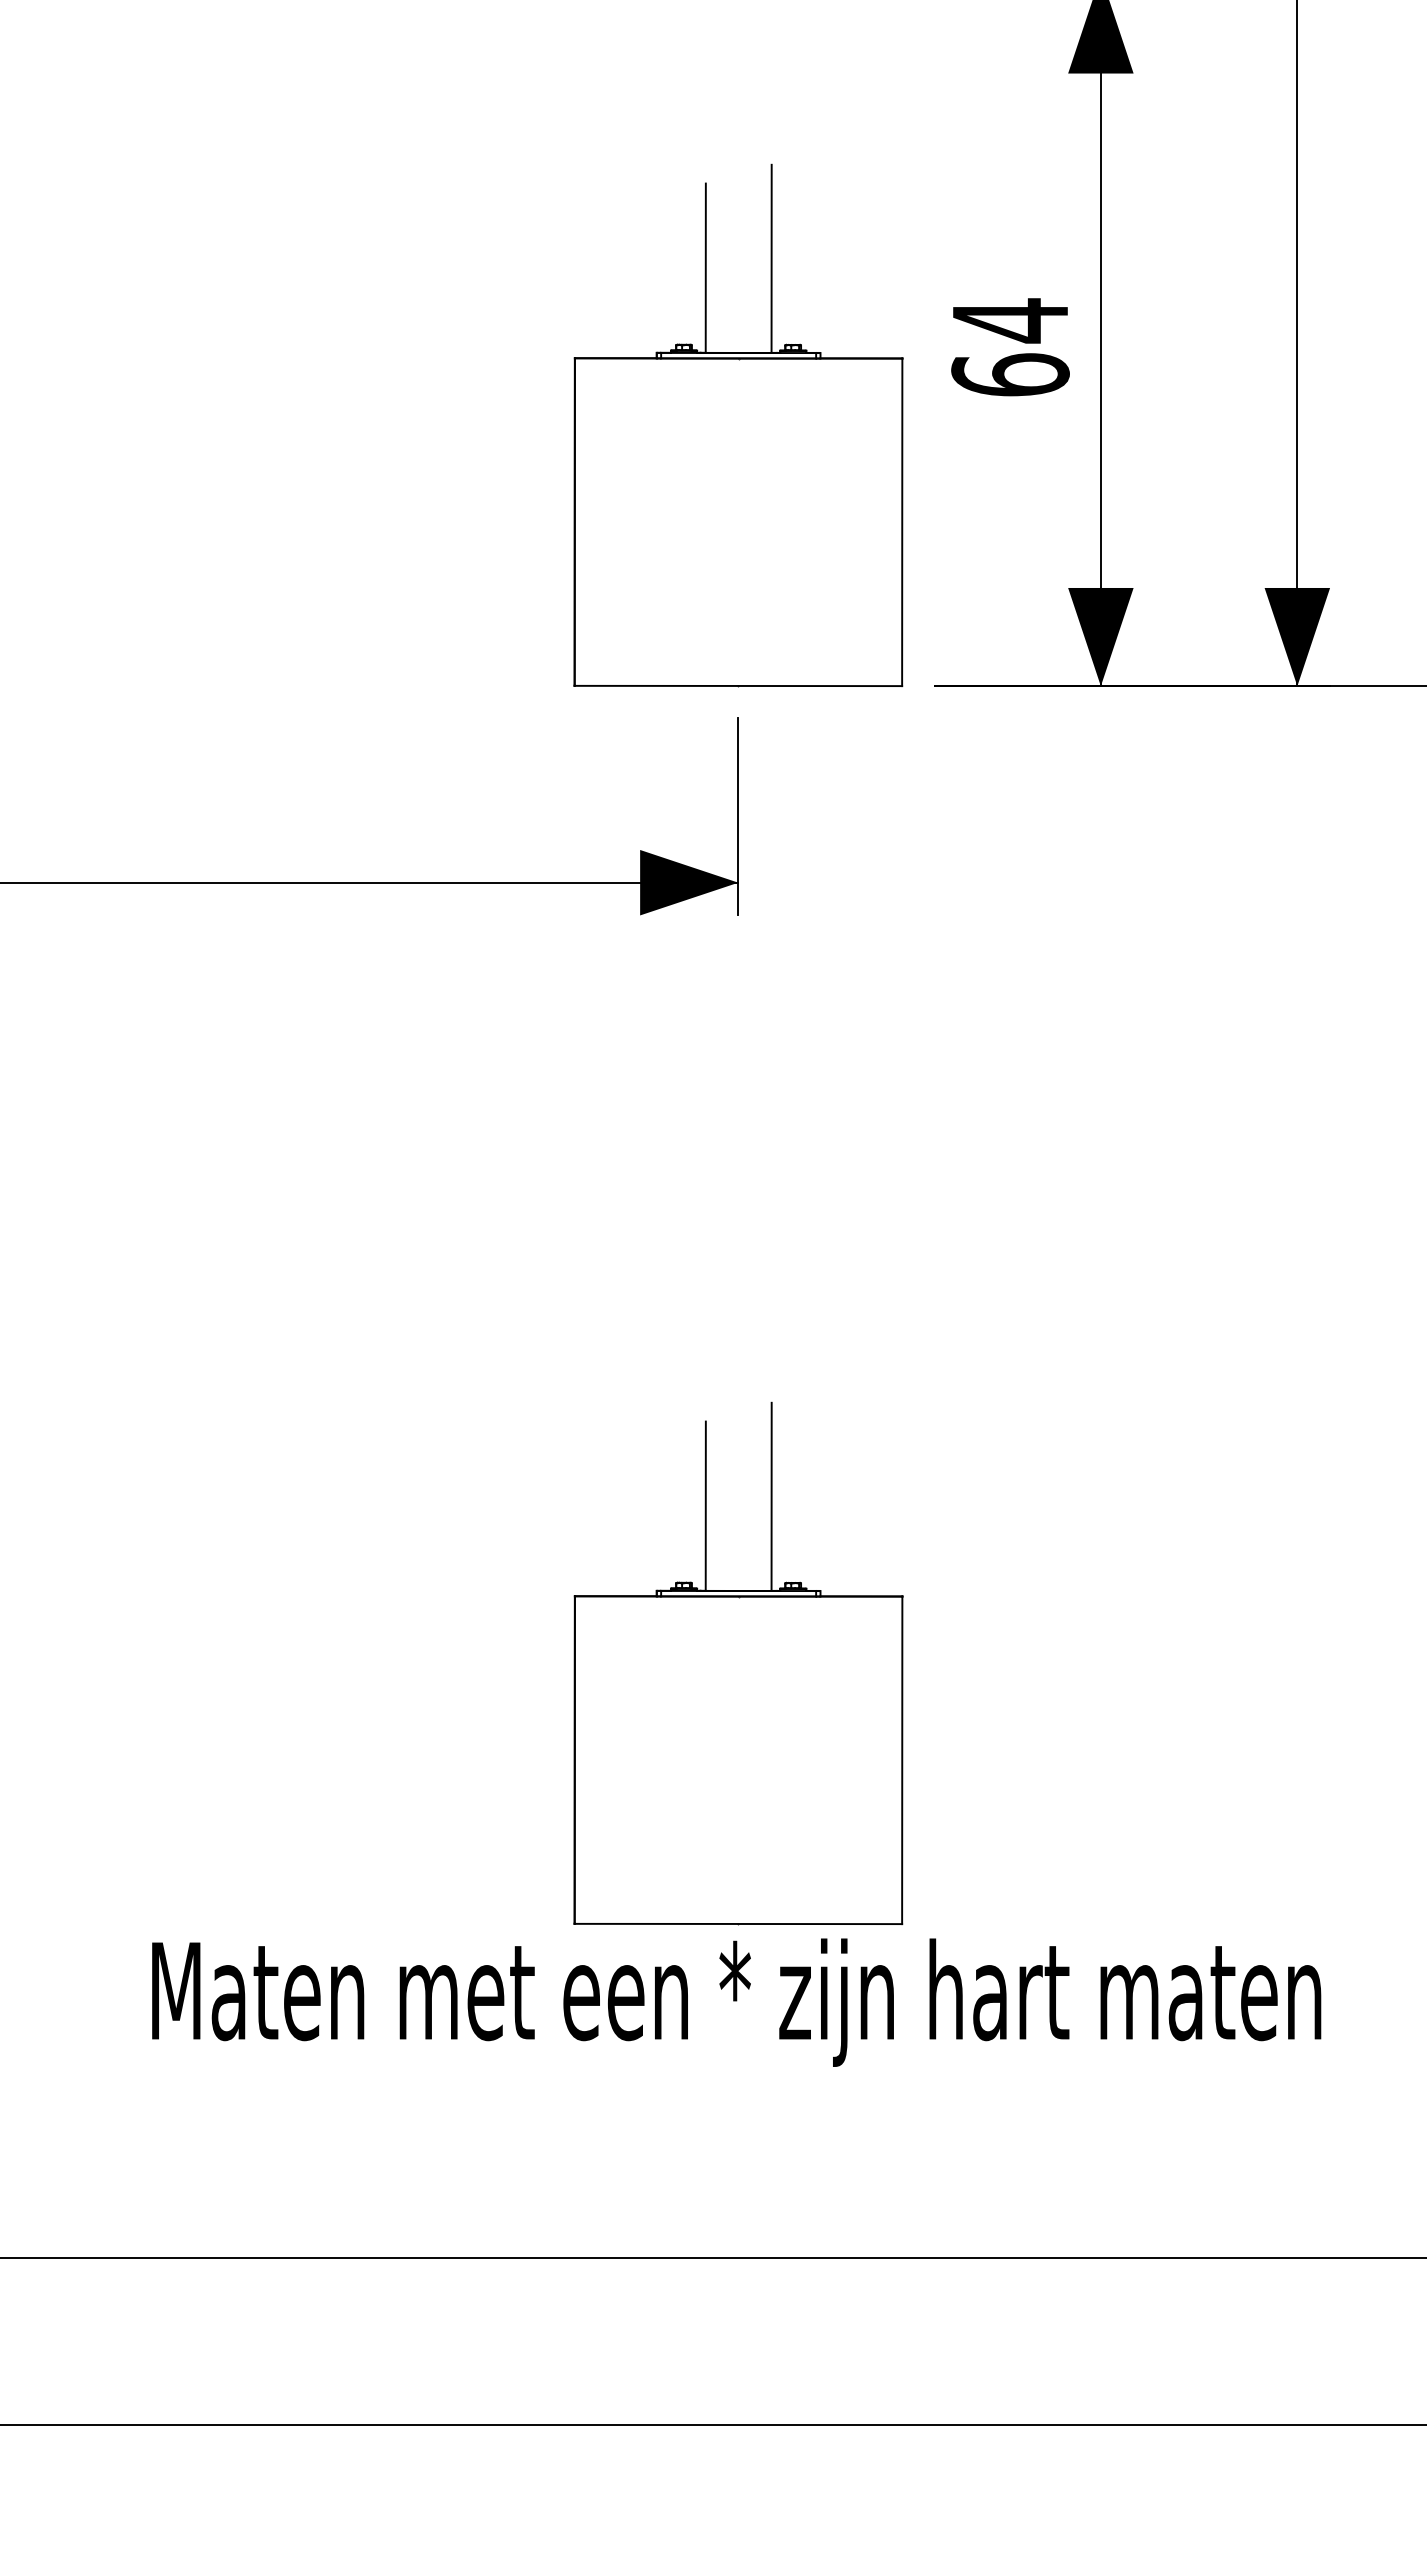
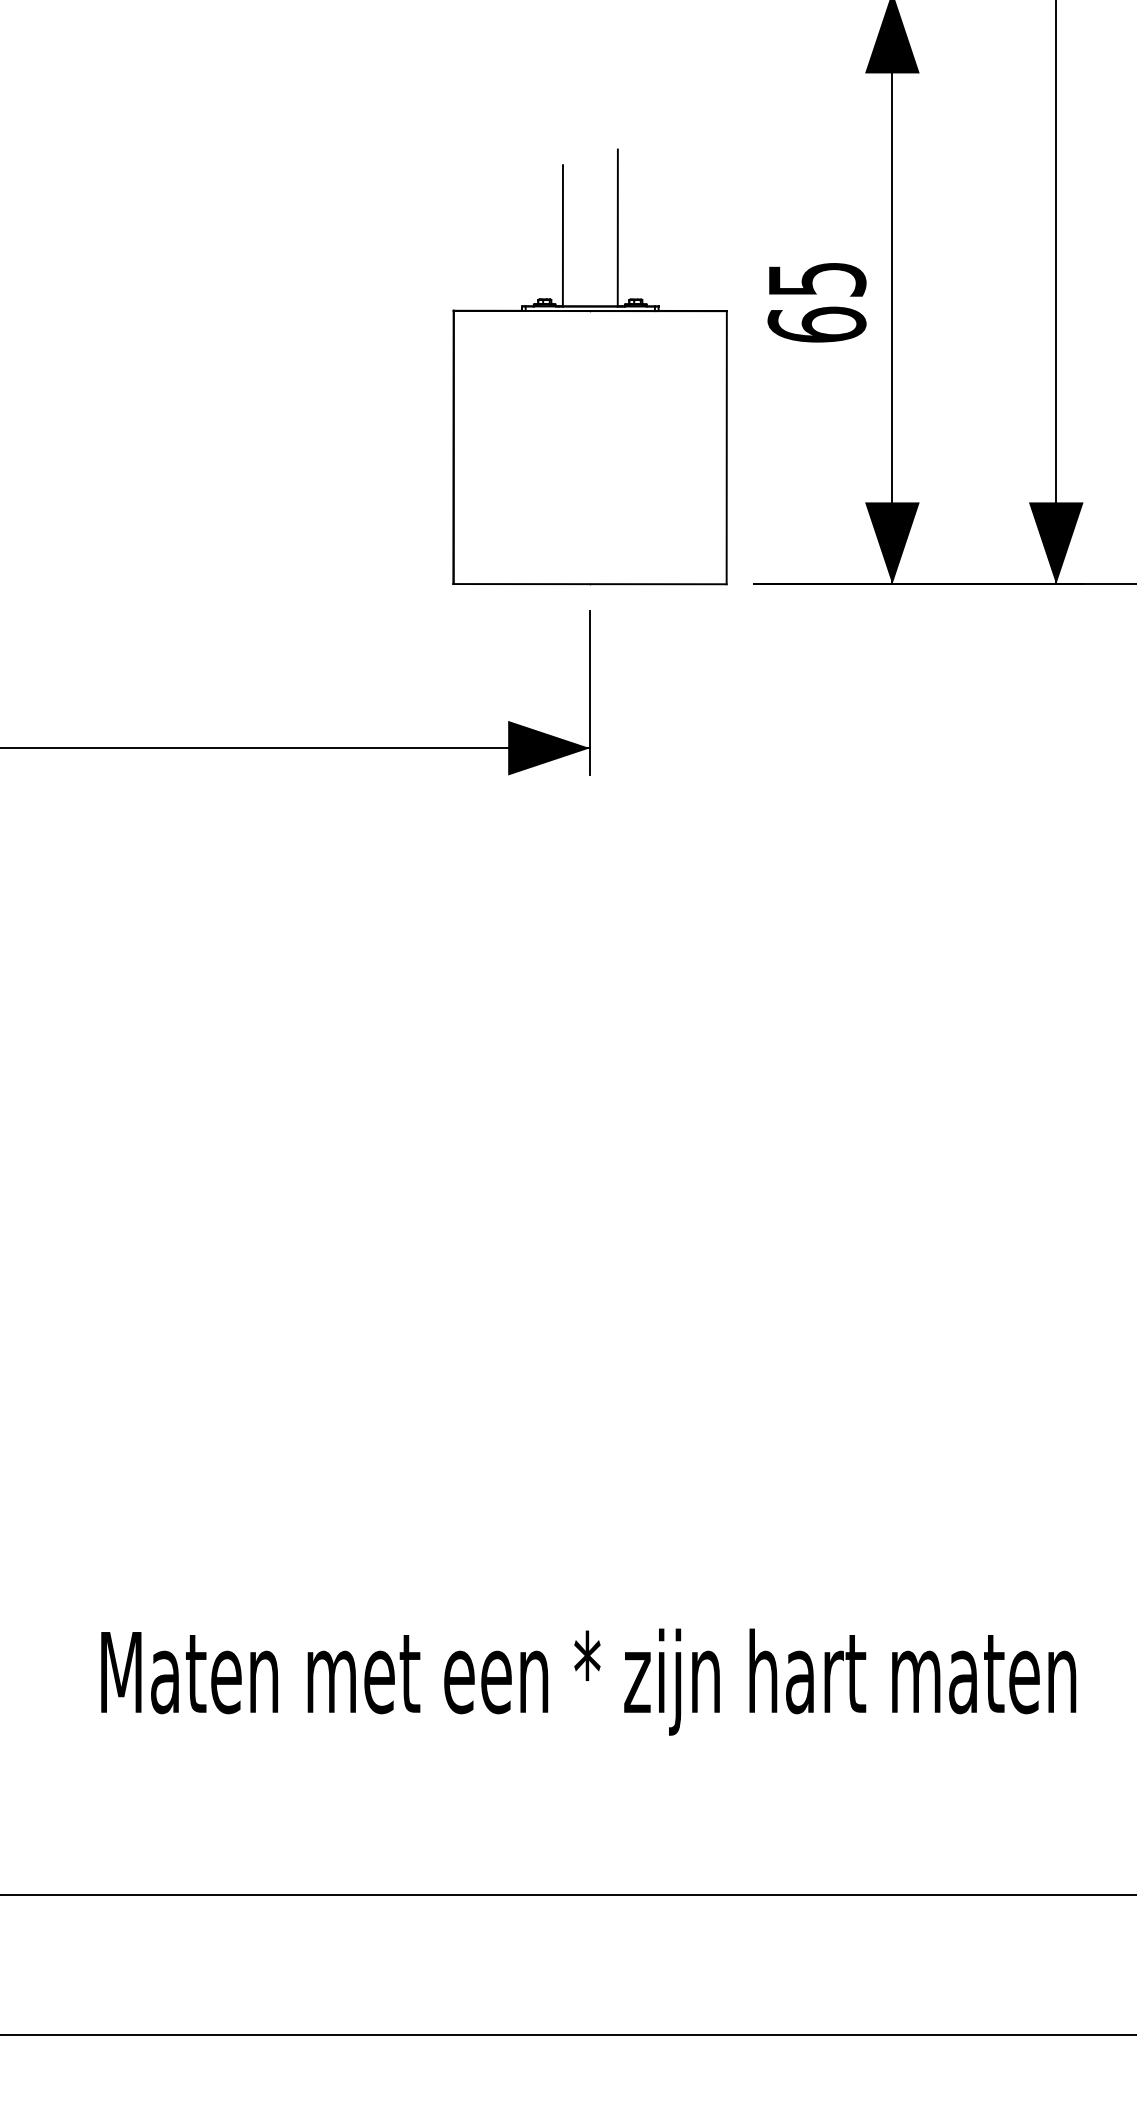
text: (1011, 320) -> (817, 279), 64 -> 65
part: (738, 1663) -> (590, 1399), removed

